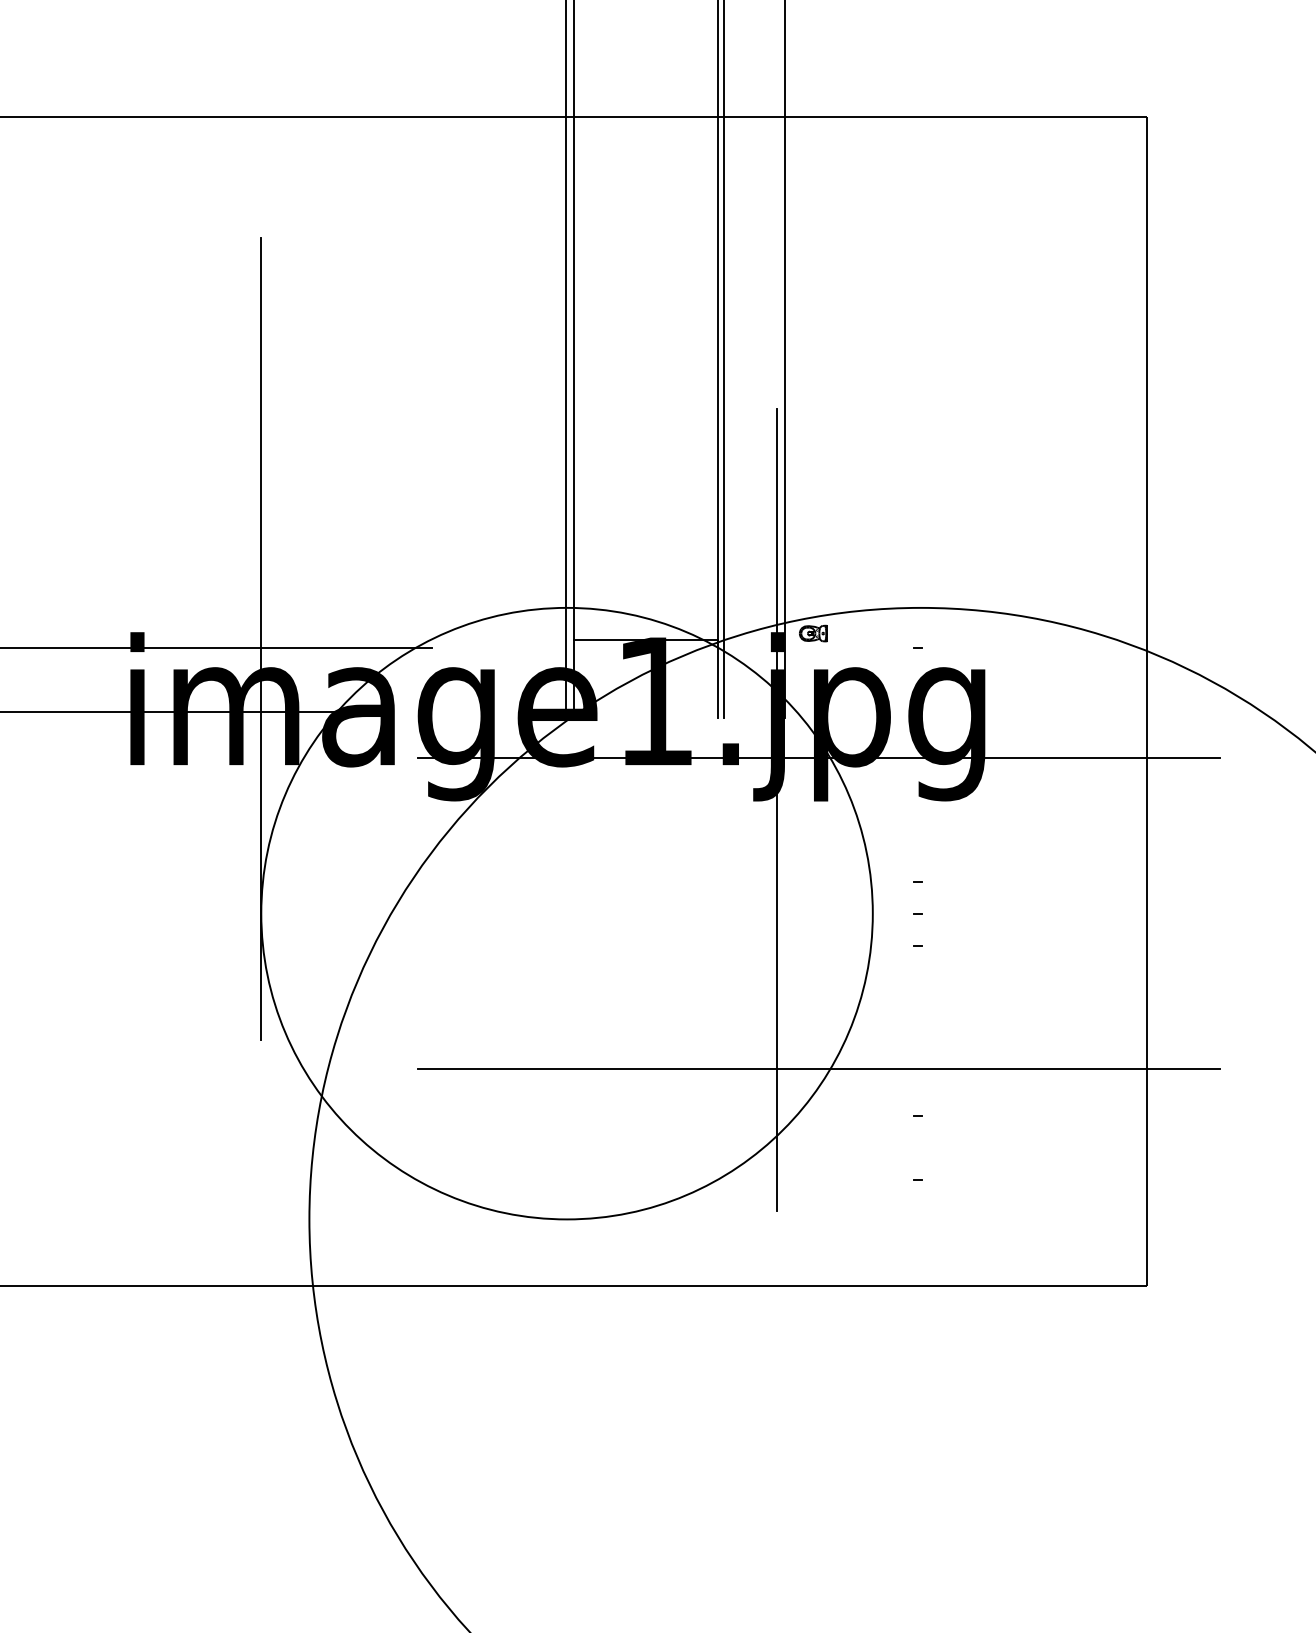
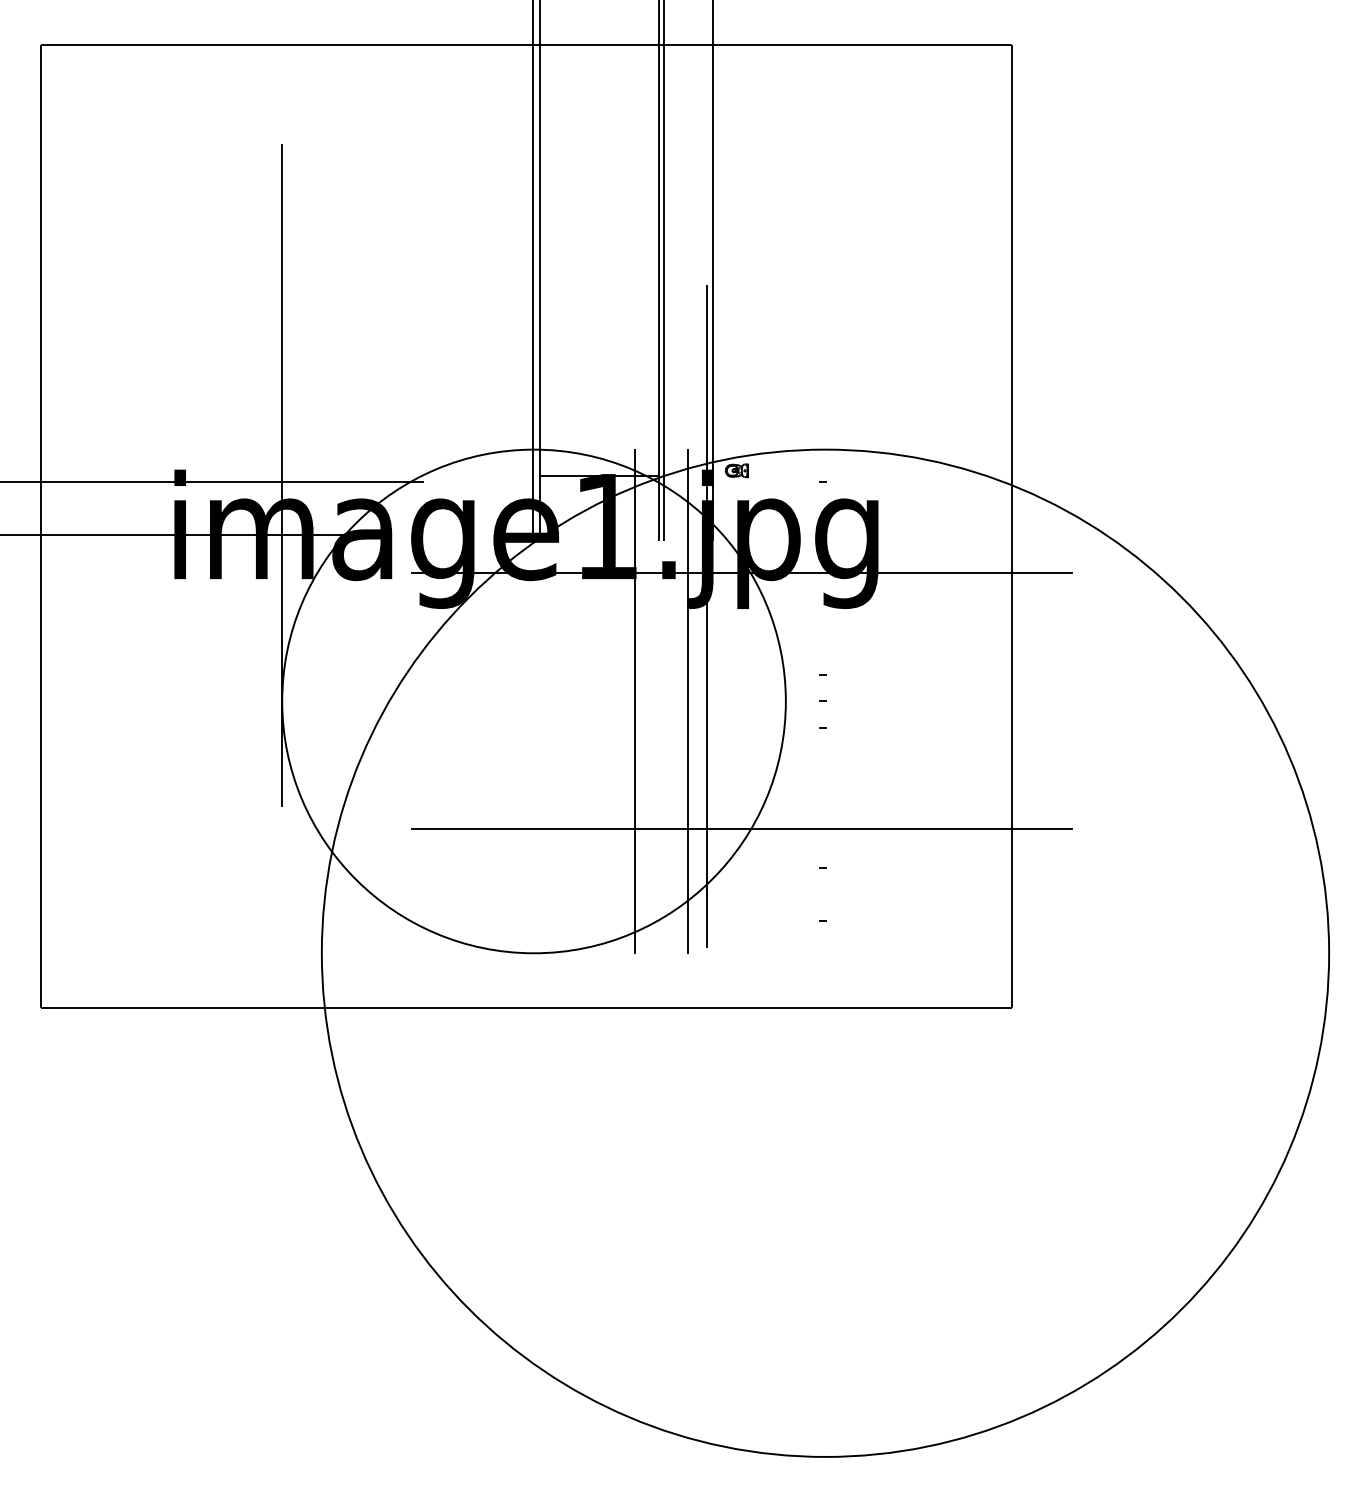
line: (690, 913) -> (635, 701), added
line: (754, 913) -> (688, 701), added

